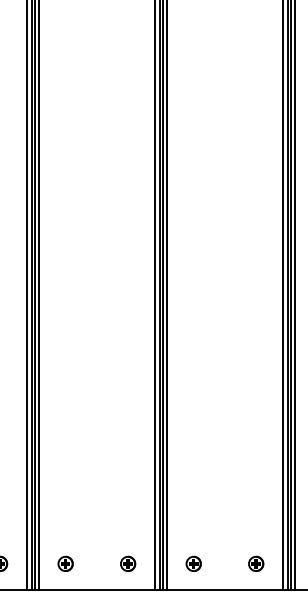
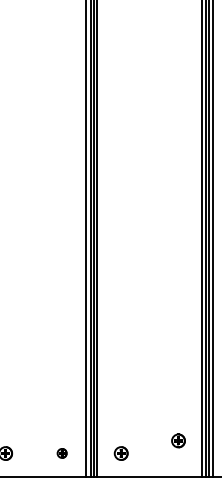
part: (128, 563) -> (62, 453), size x0.7
part: (256, 563) -> (178, 440), moved

